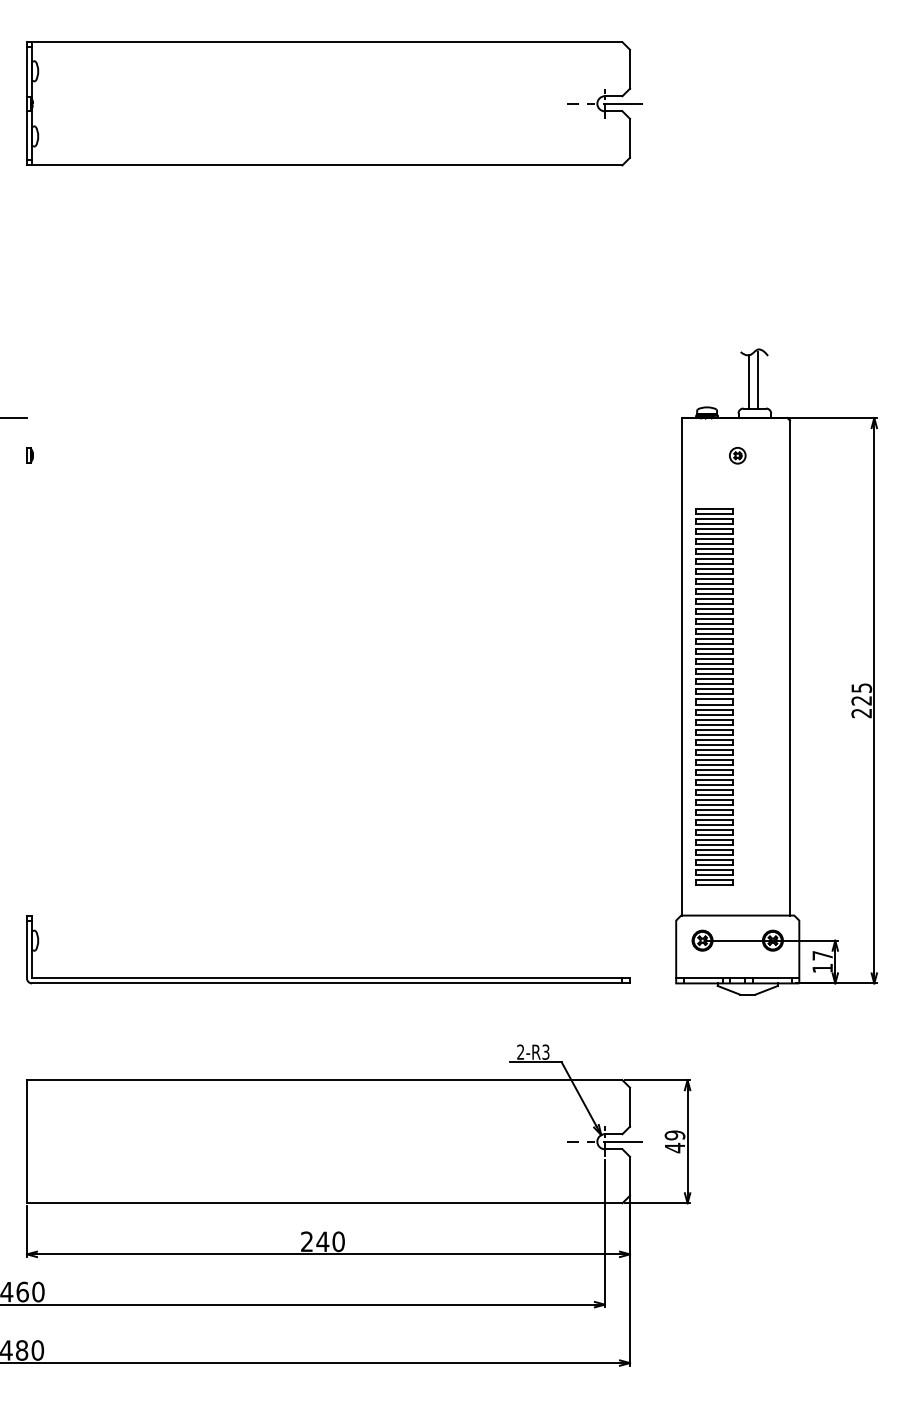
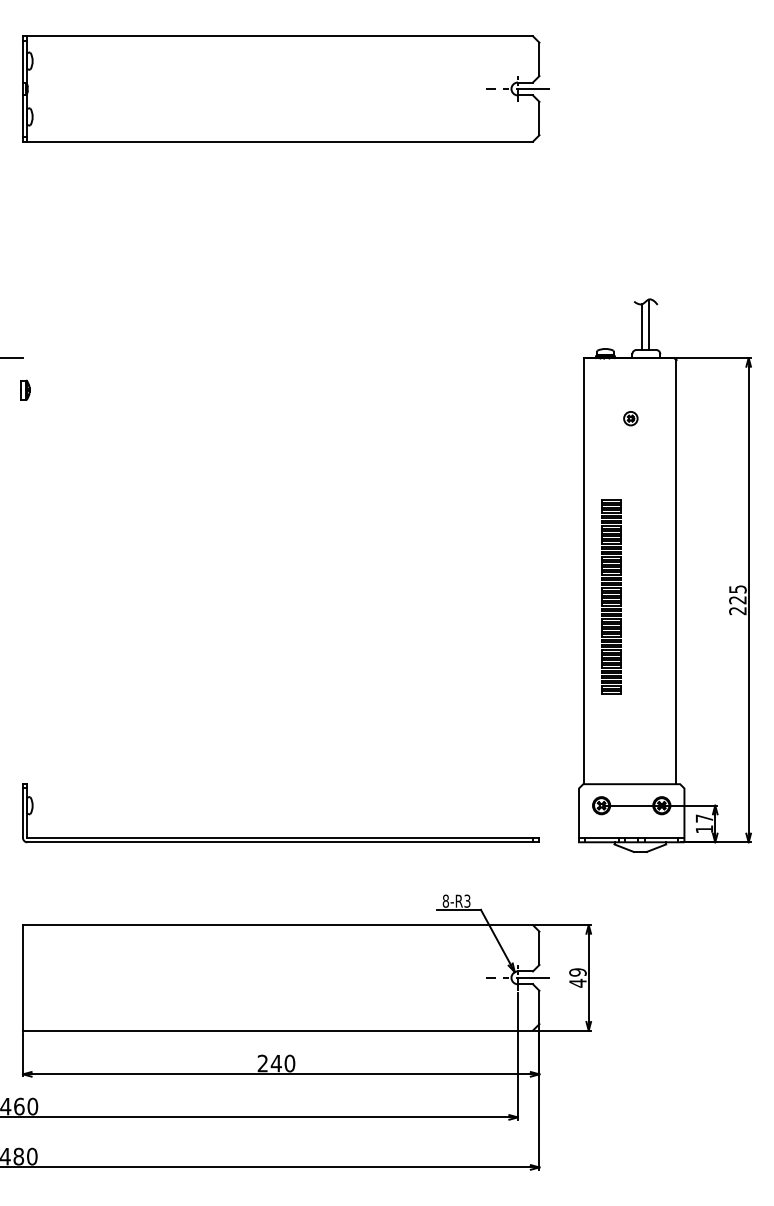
part: (29, 455) -> (25, 390), size x1.6
part: (737, 455) -> (630, 418), moved
part: (714, 696) -> (611, 596), size x0.6
text: (520, 1051) -> (445, 900), 2-R3 -> 8-R3

